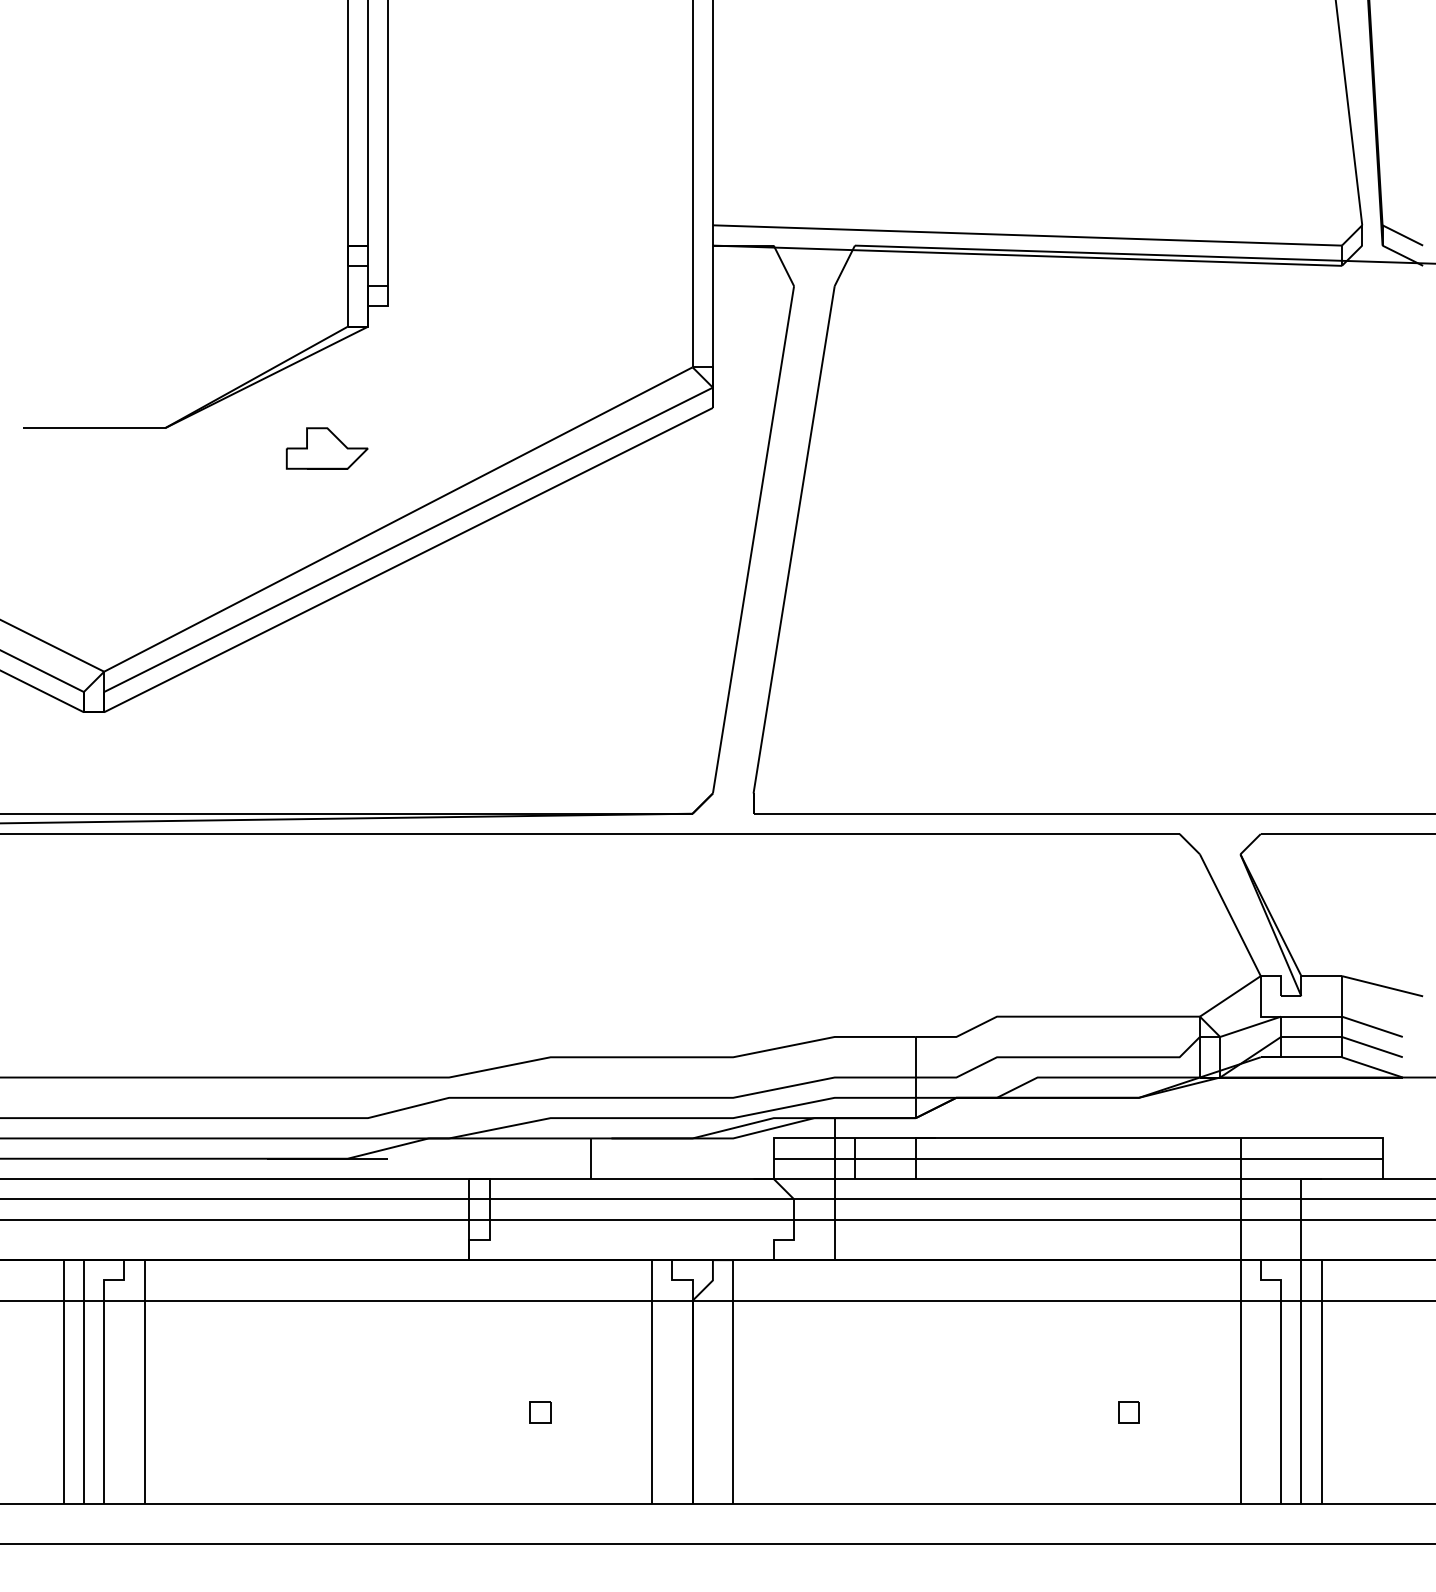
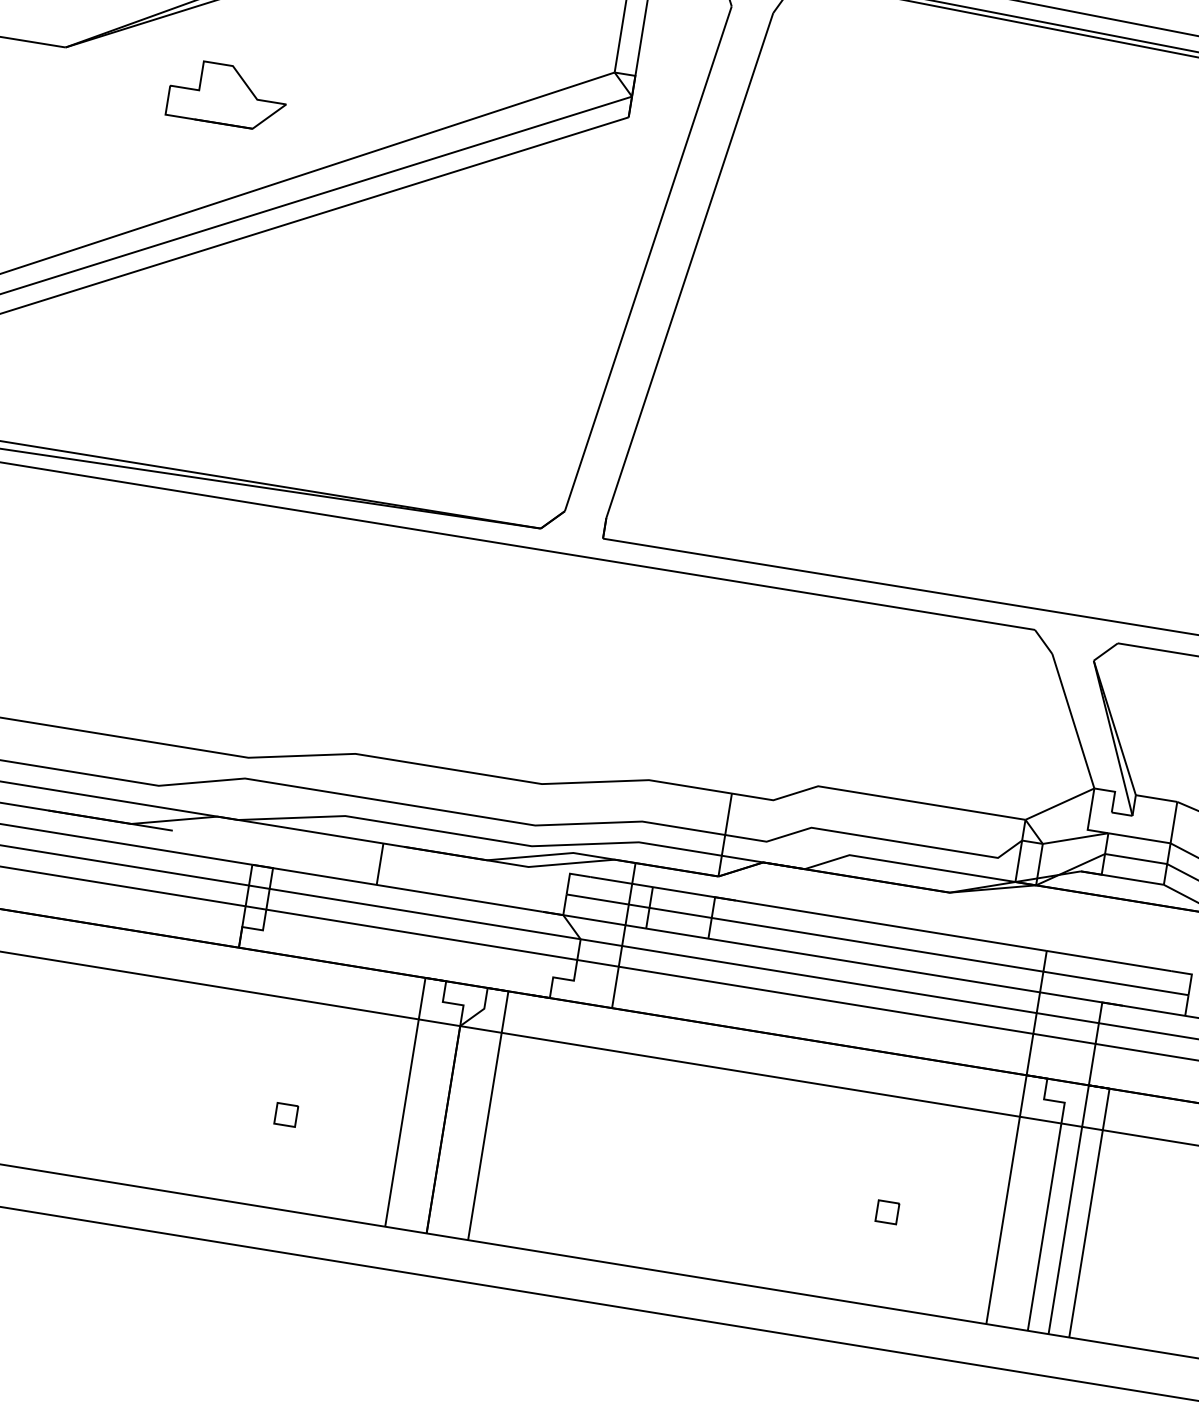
part: (326, 448) -> (227, 94), size x1.4

